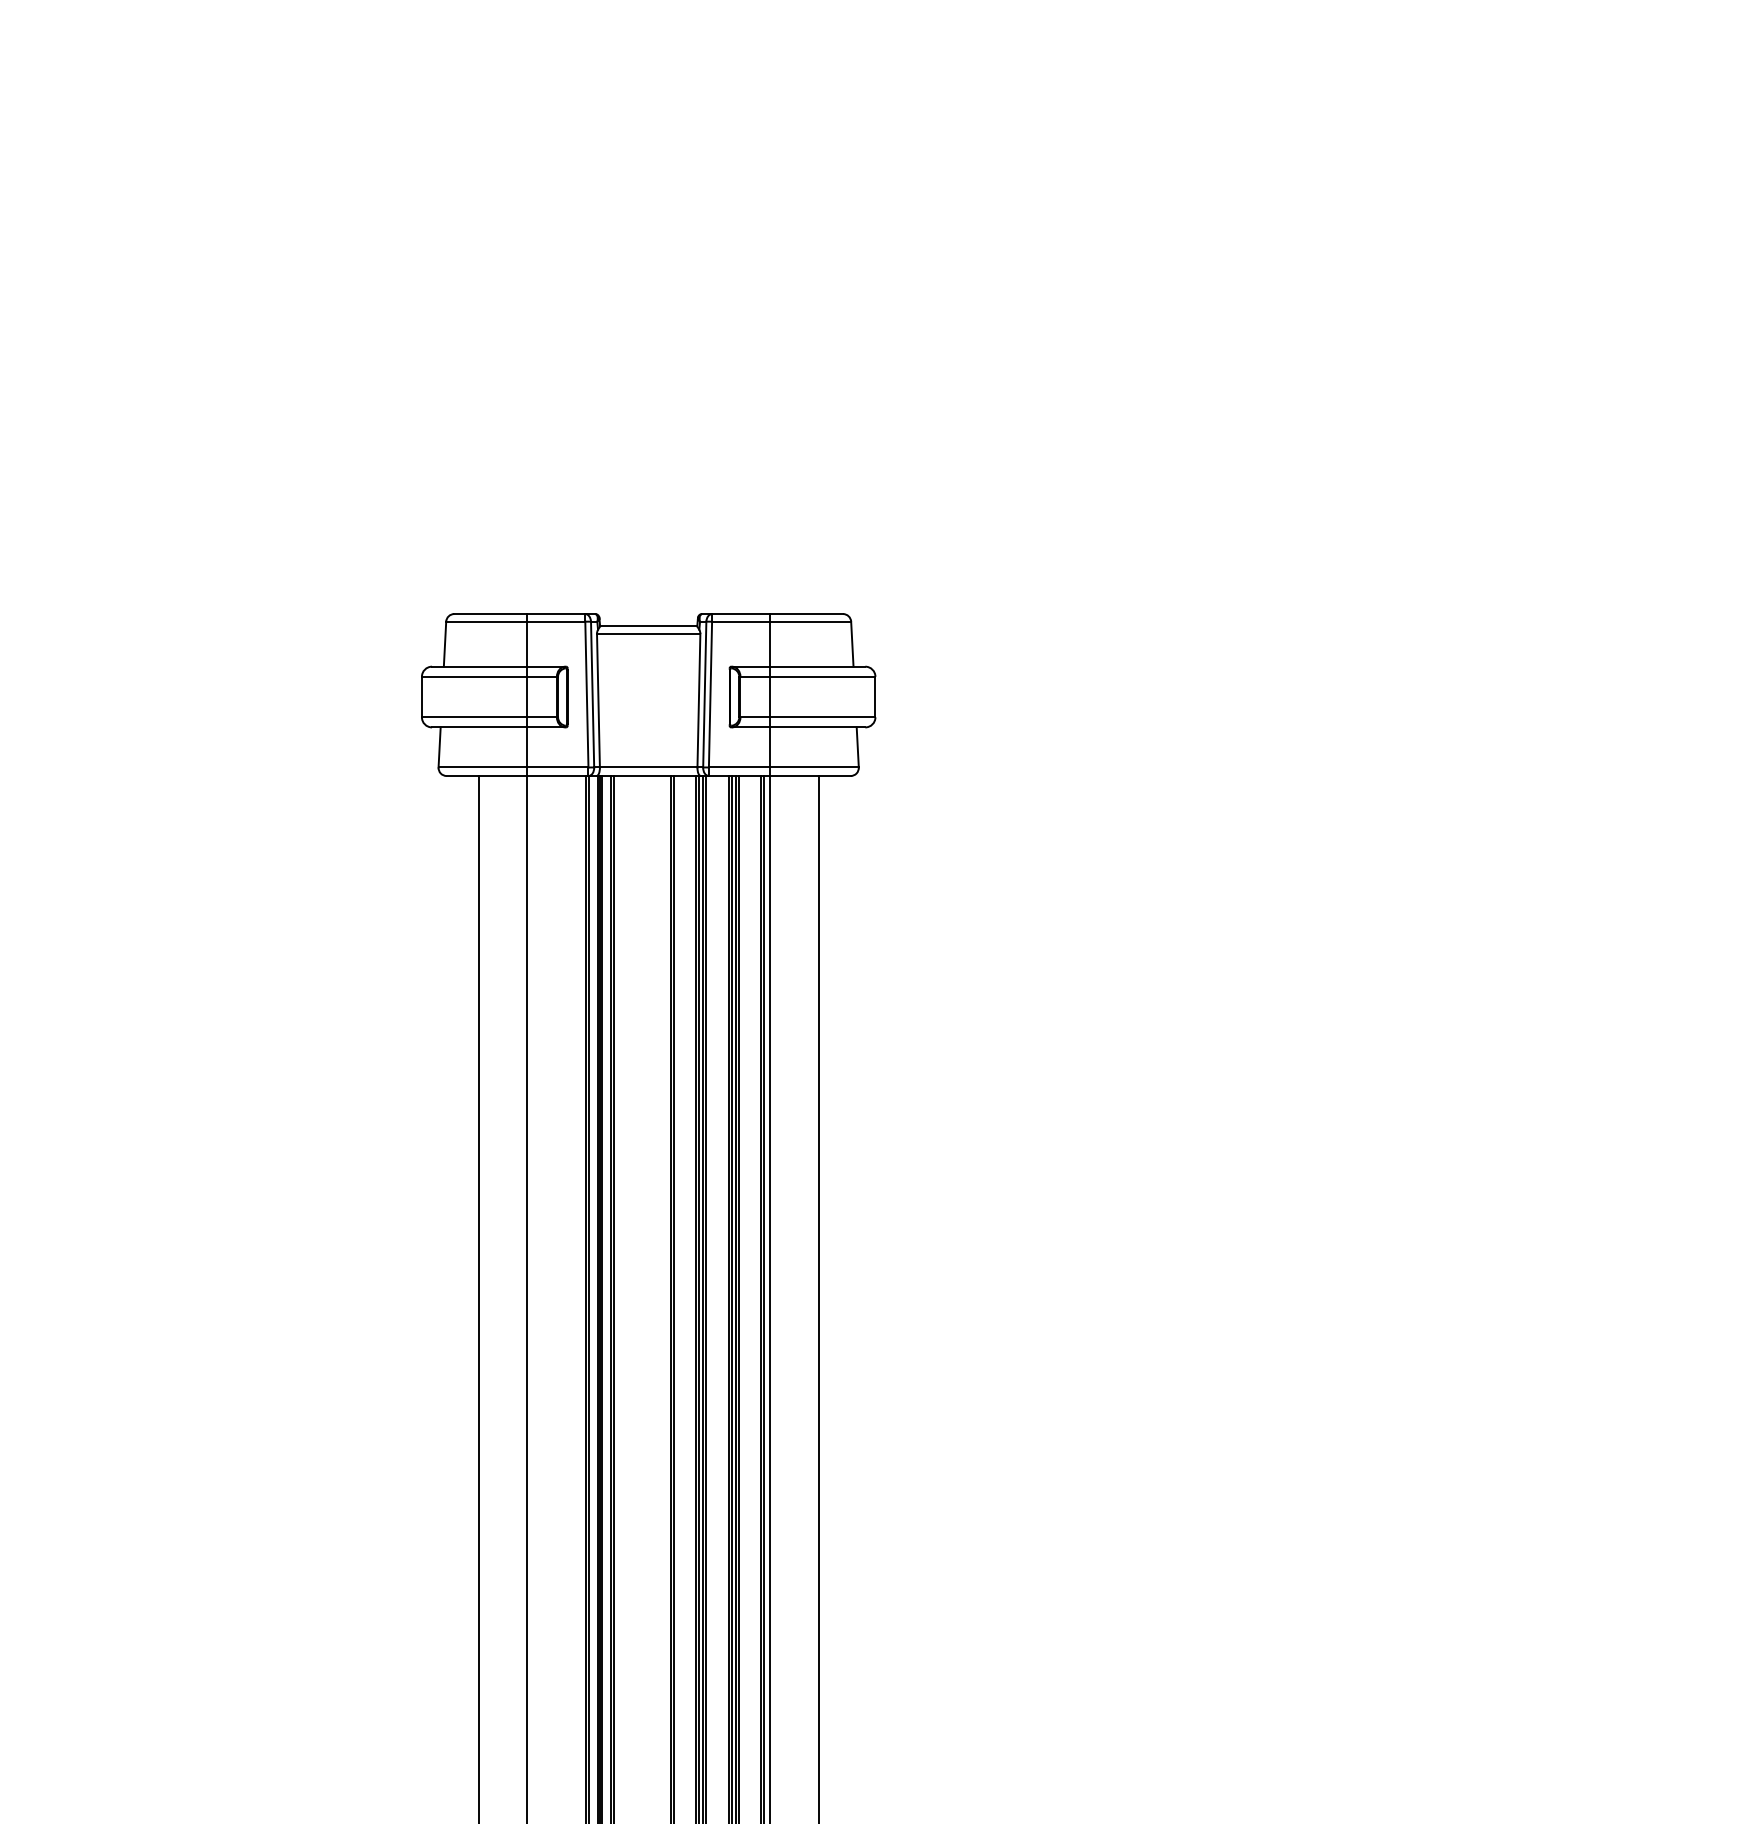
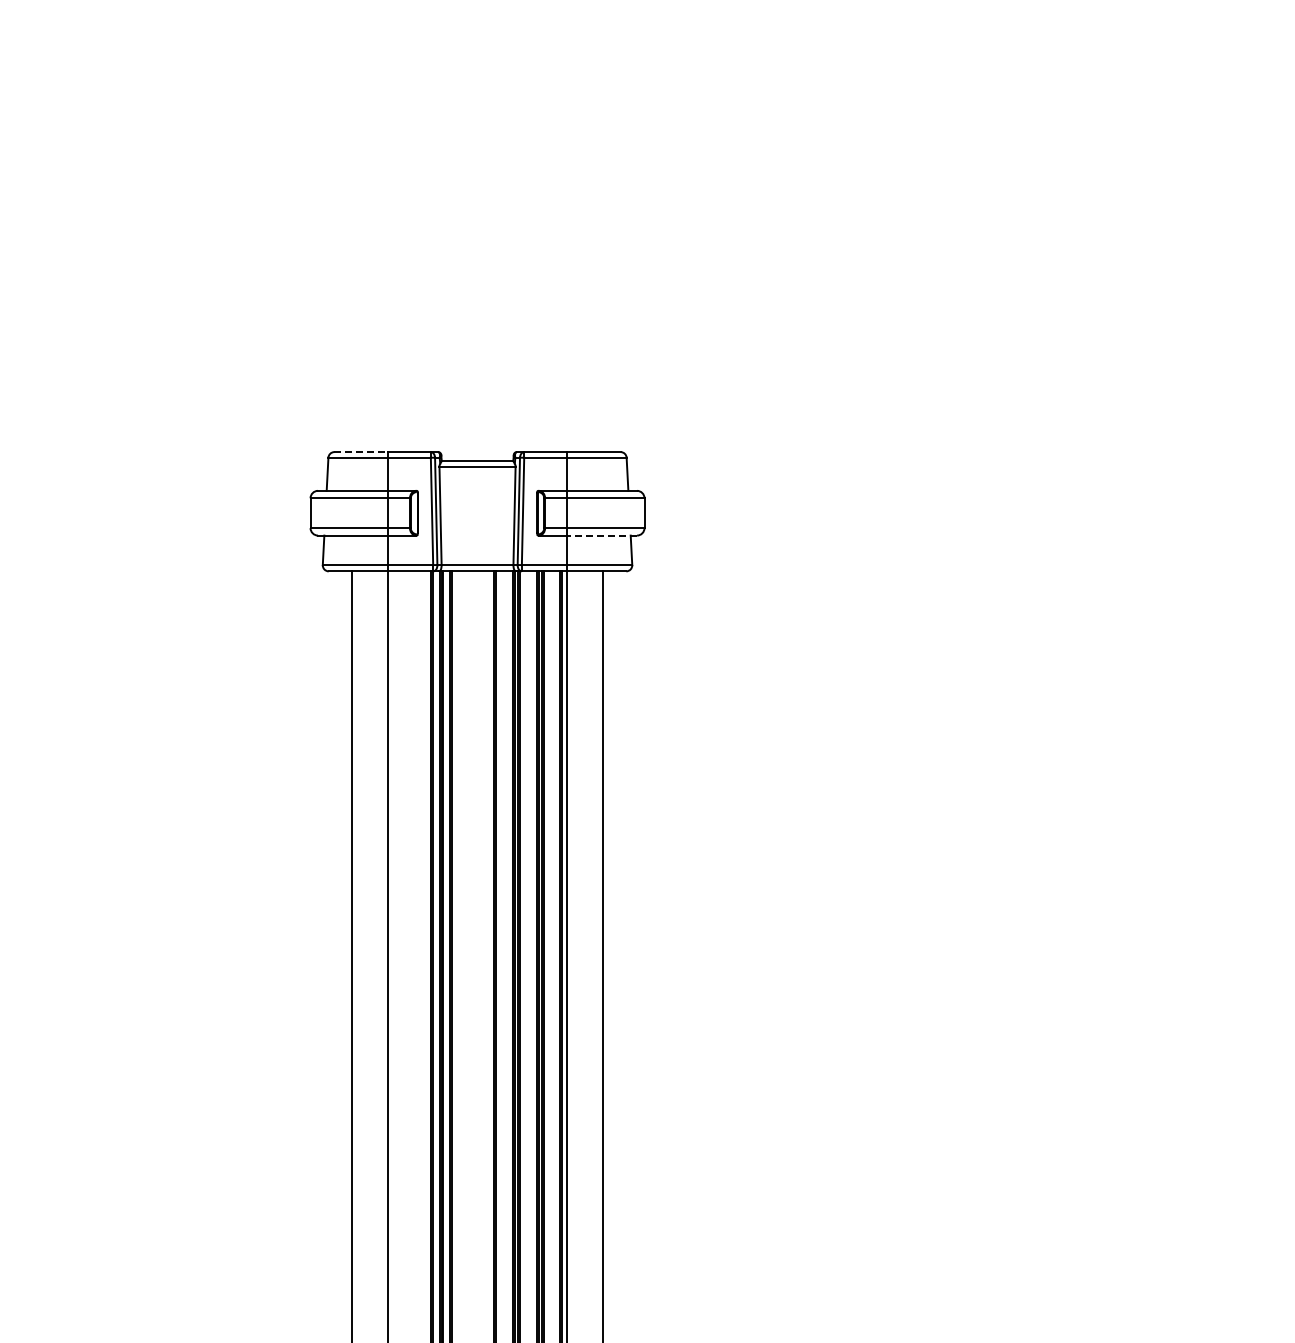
line: (491, 614) -> (361, 452), solid -> dashed
line: (817, 727) -> (601, 535), solid -> dashed

